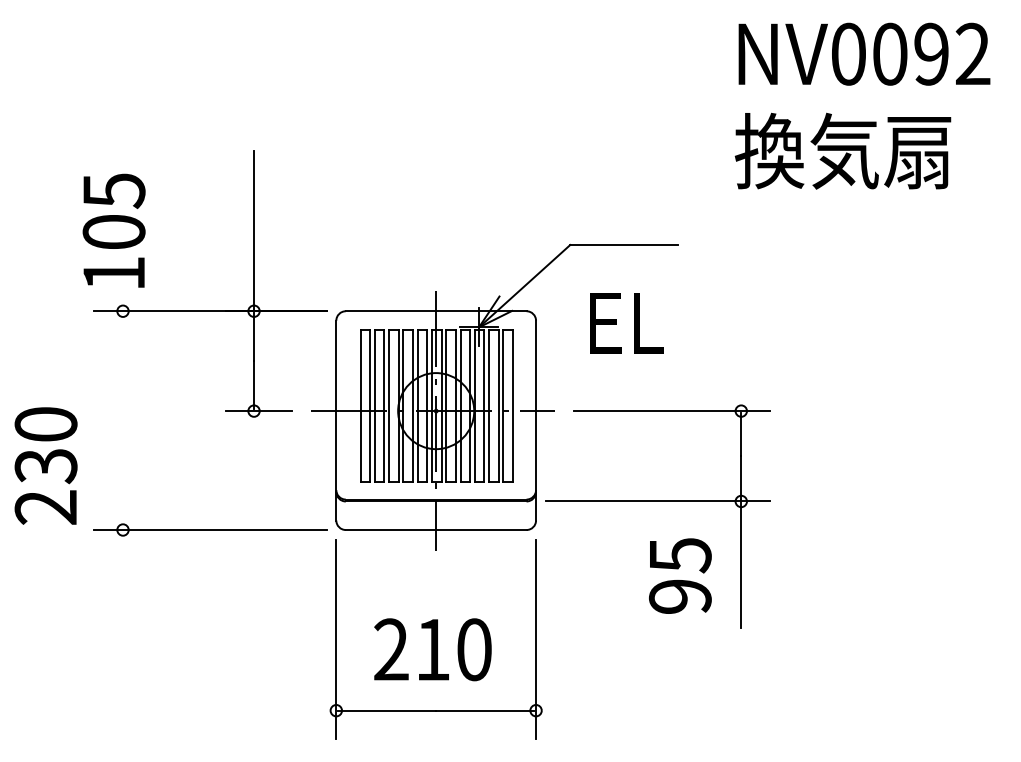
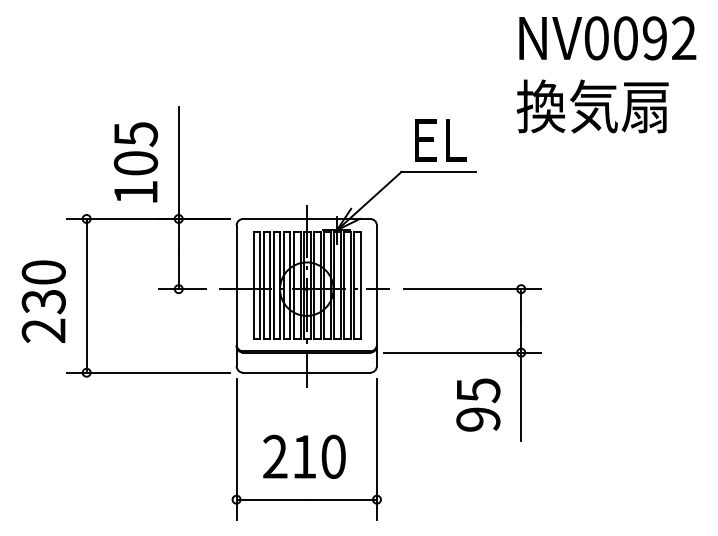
text: (113, 230) -> (135, 162), moved
text: (626, 323) -> (440, 140), moved
line: (123, 420) -> (87, 295), added
text: (45, 465) -> (43, 301), moved

